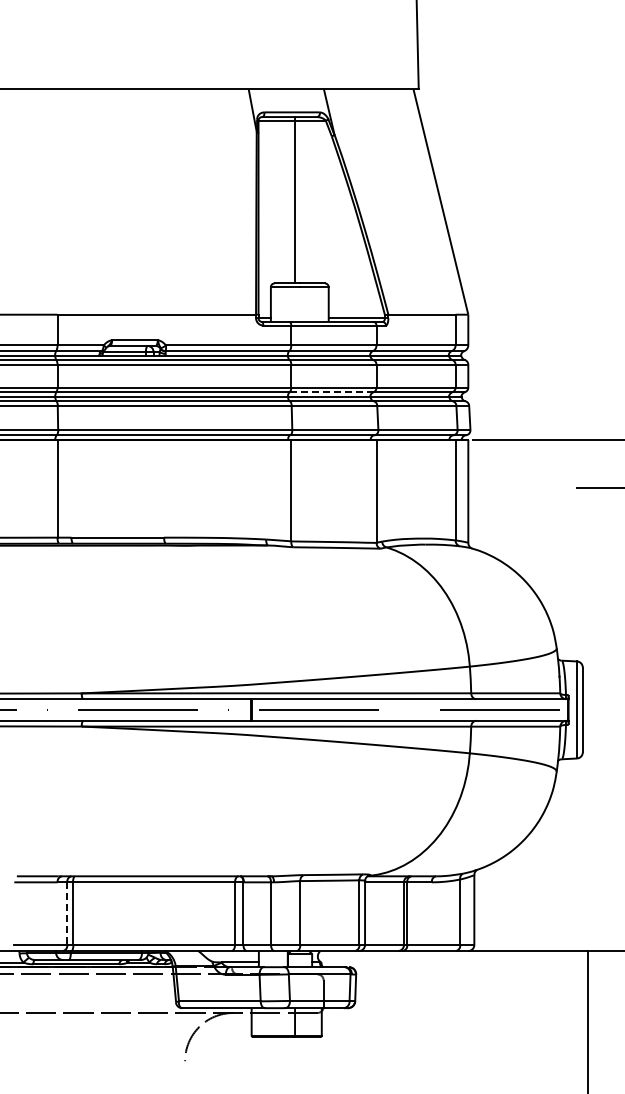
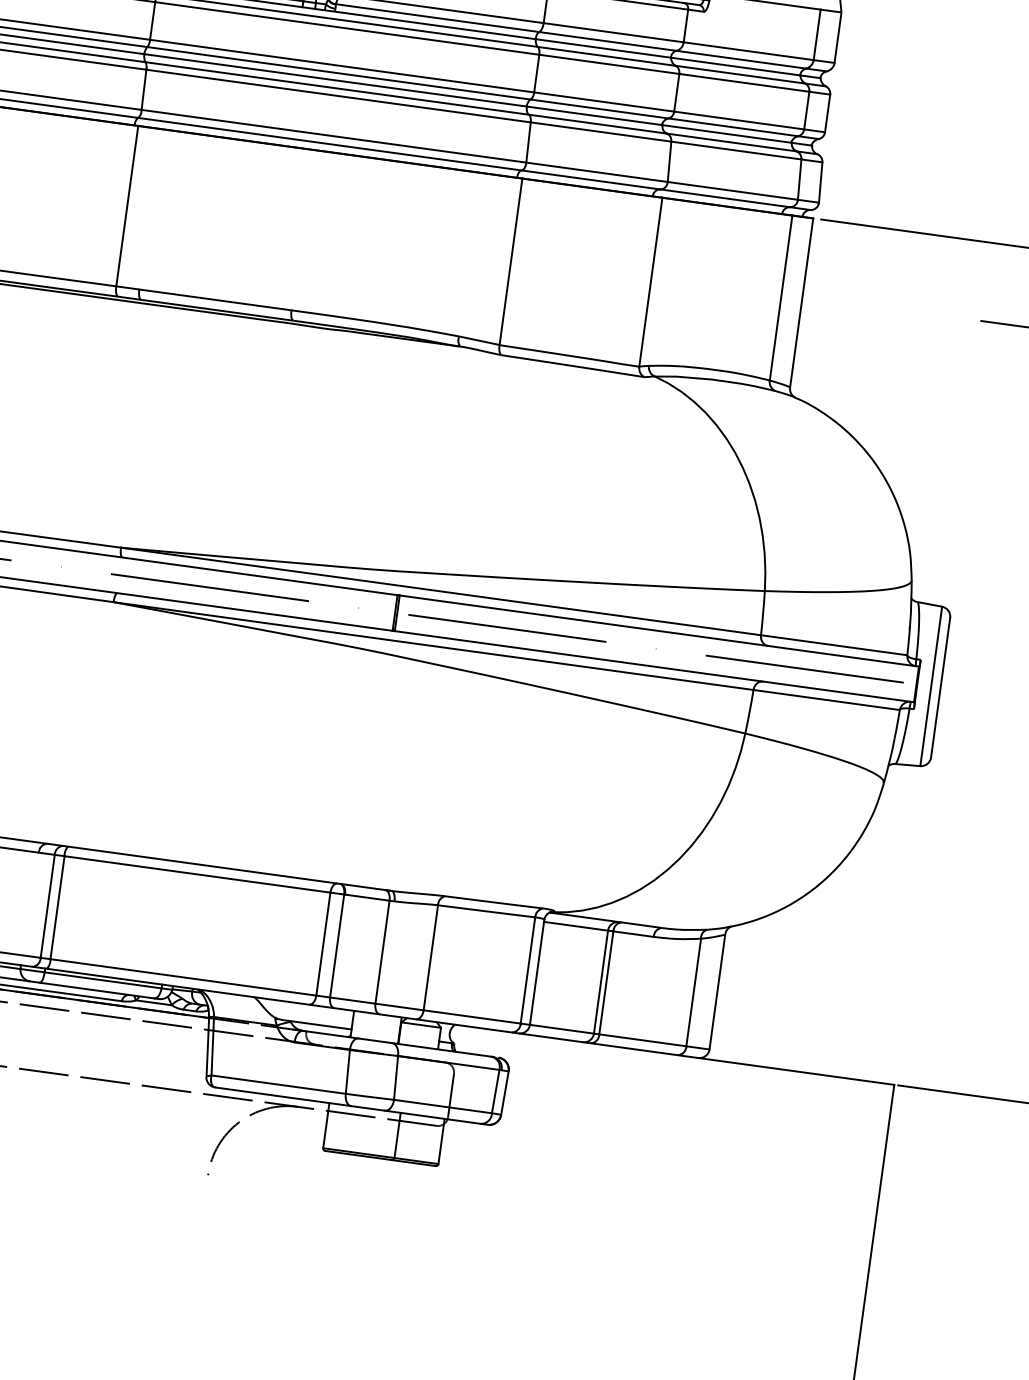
line: (331, 392) -> (599, 109), dashed -> solid
line: (67, 914) -> (47, 907), dashed -> solid

